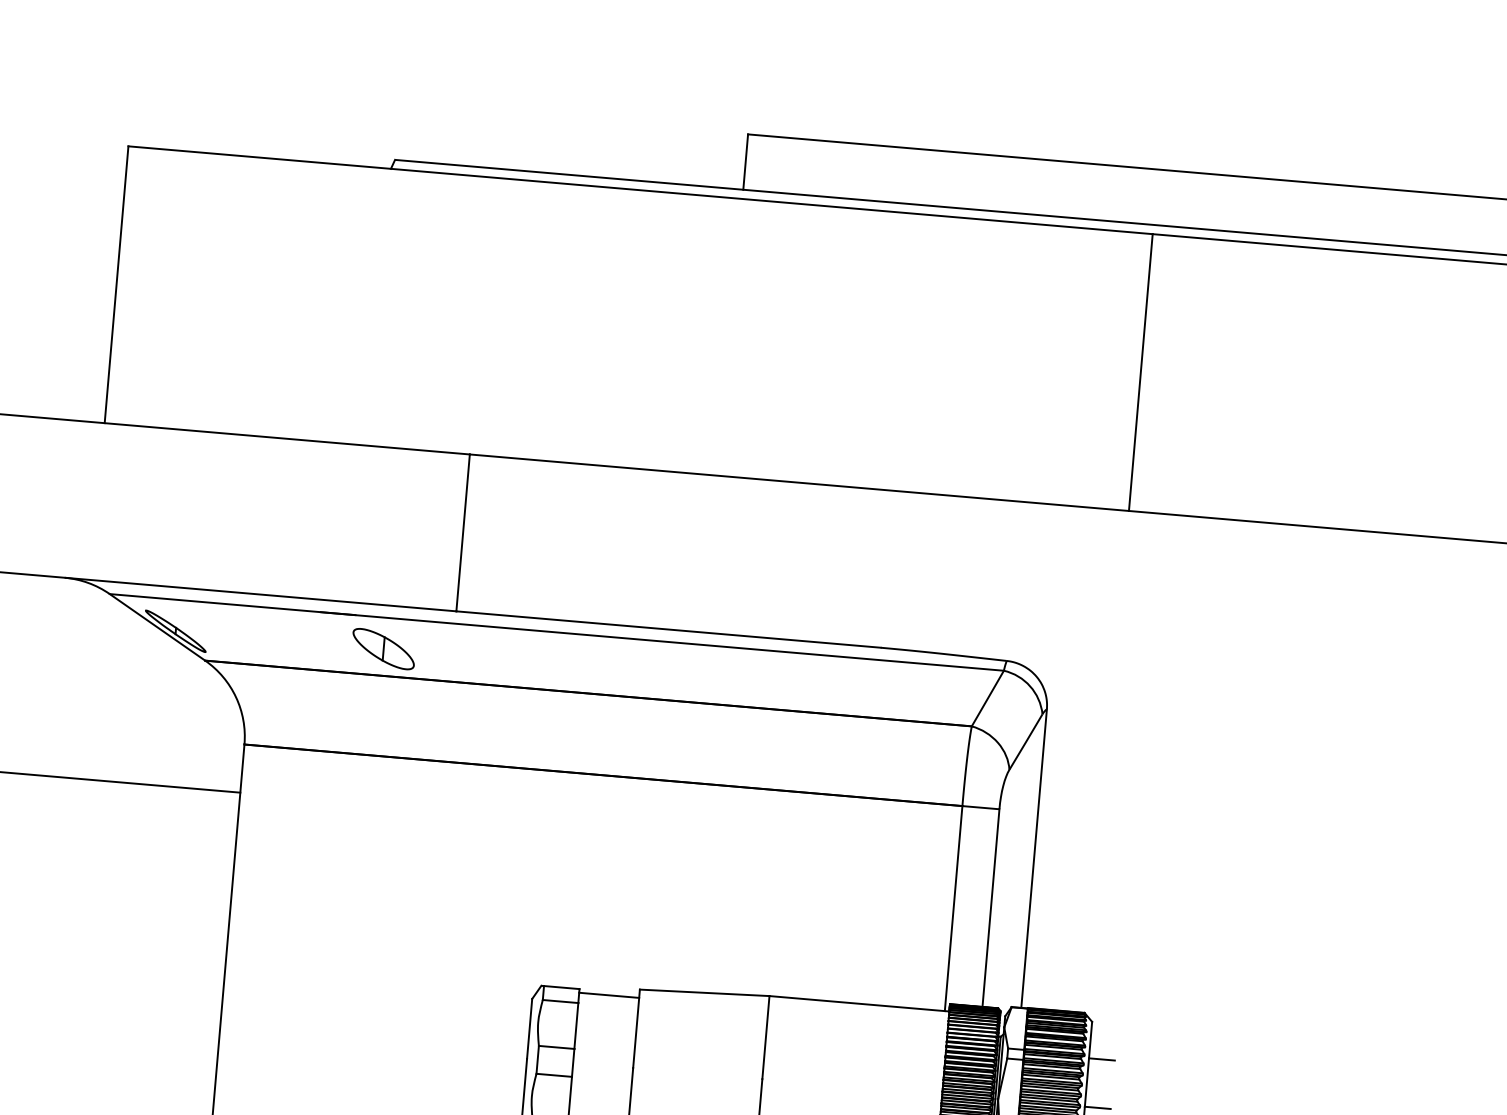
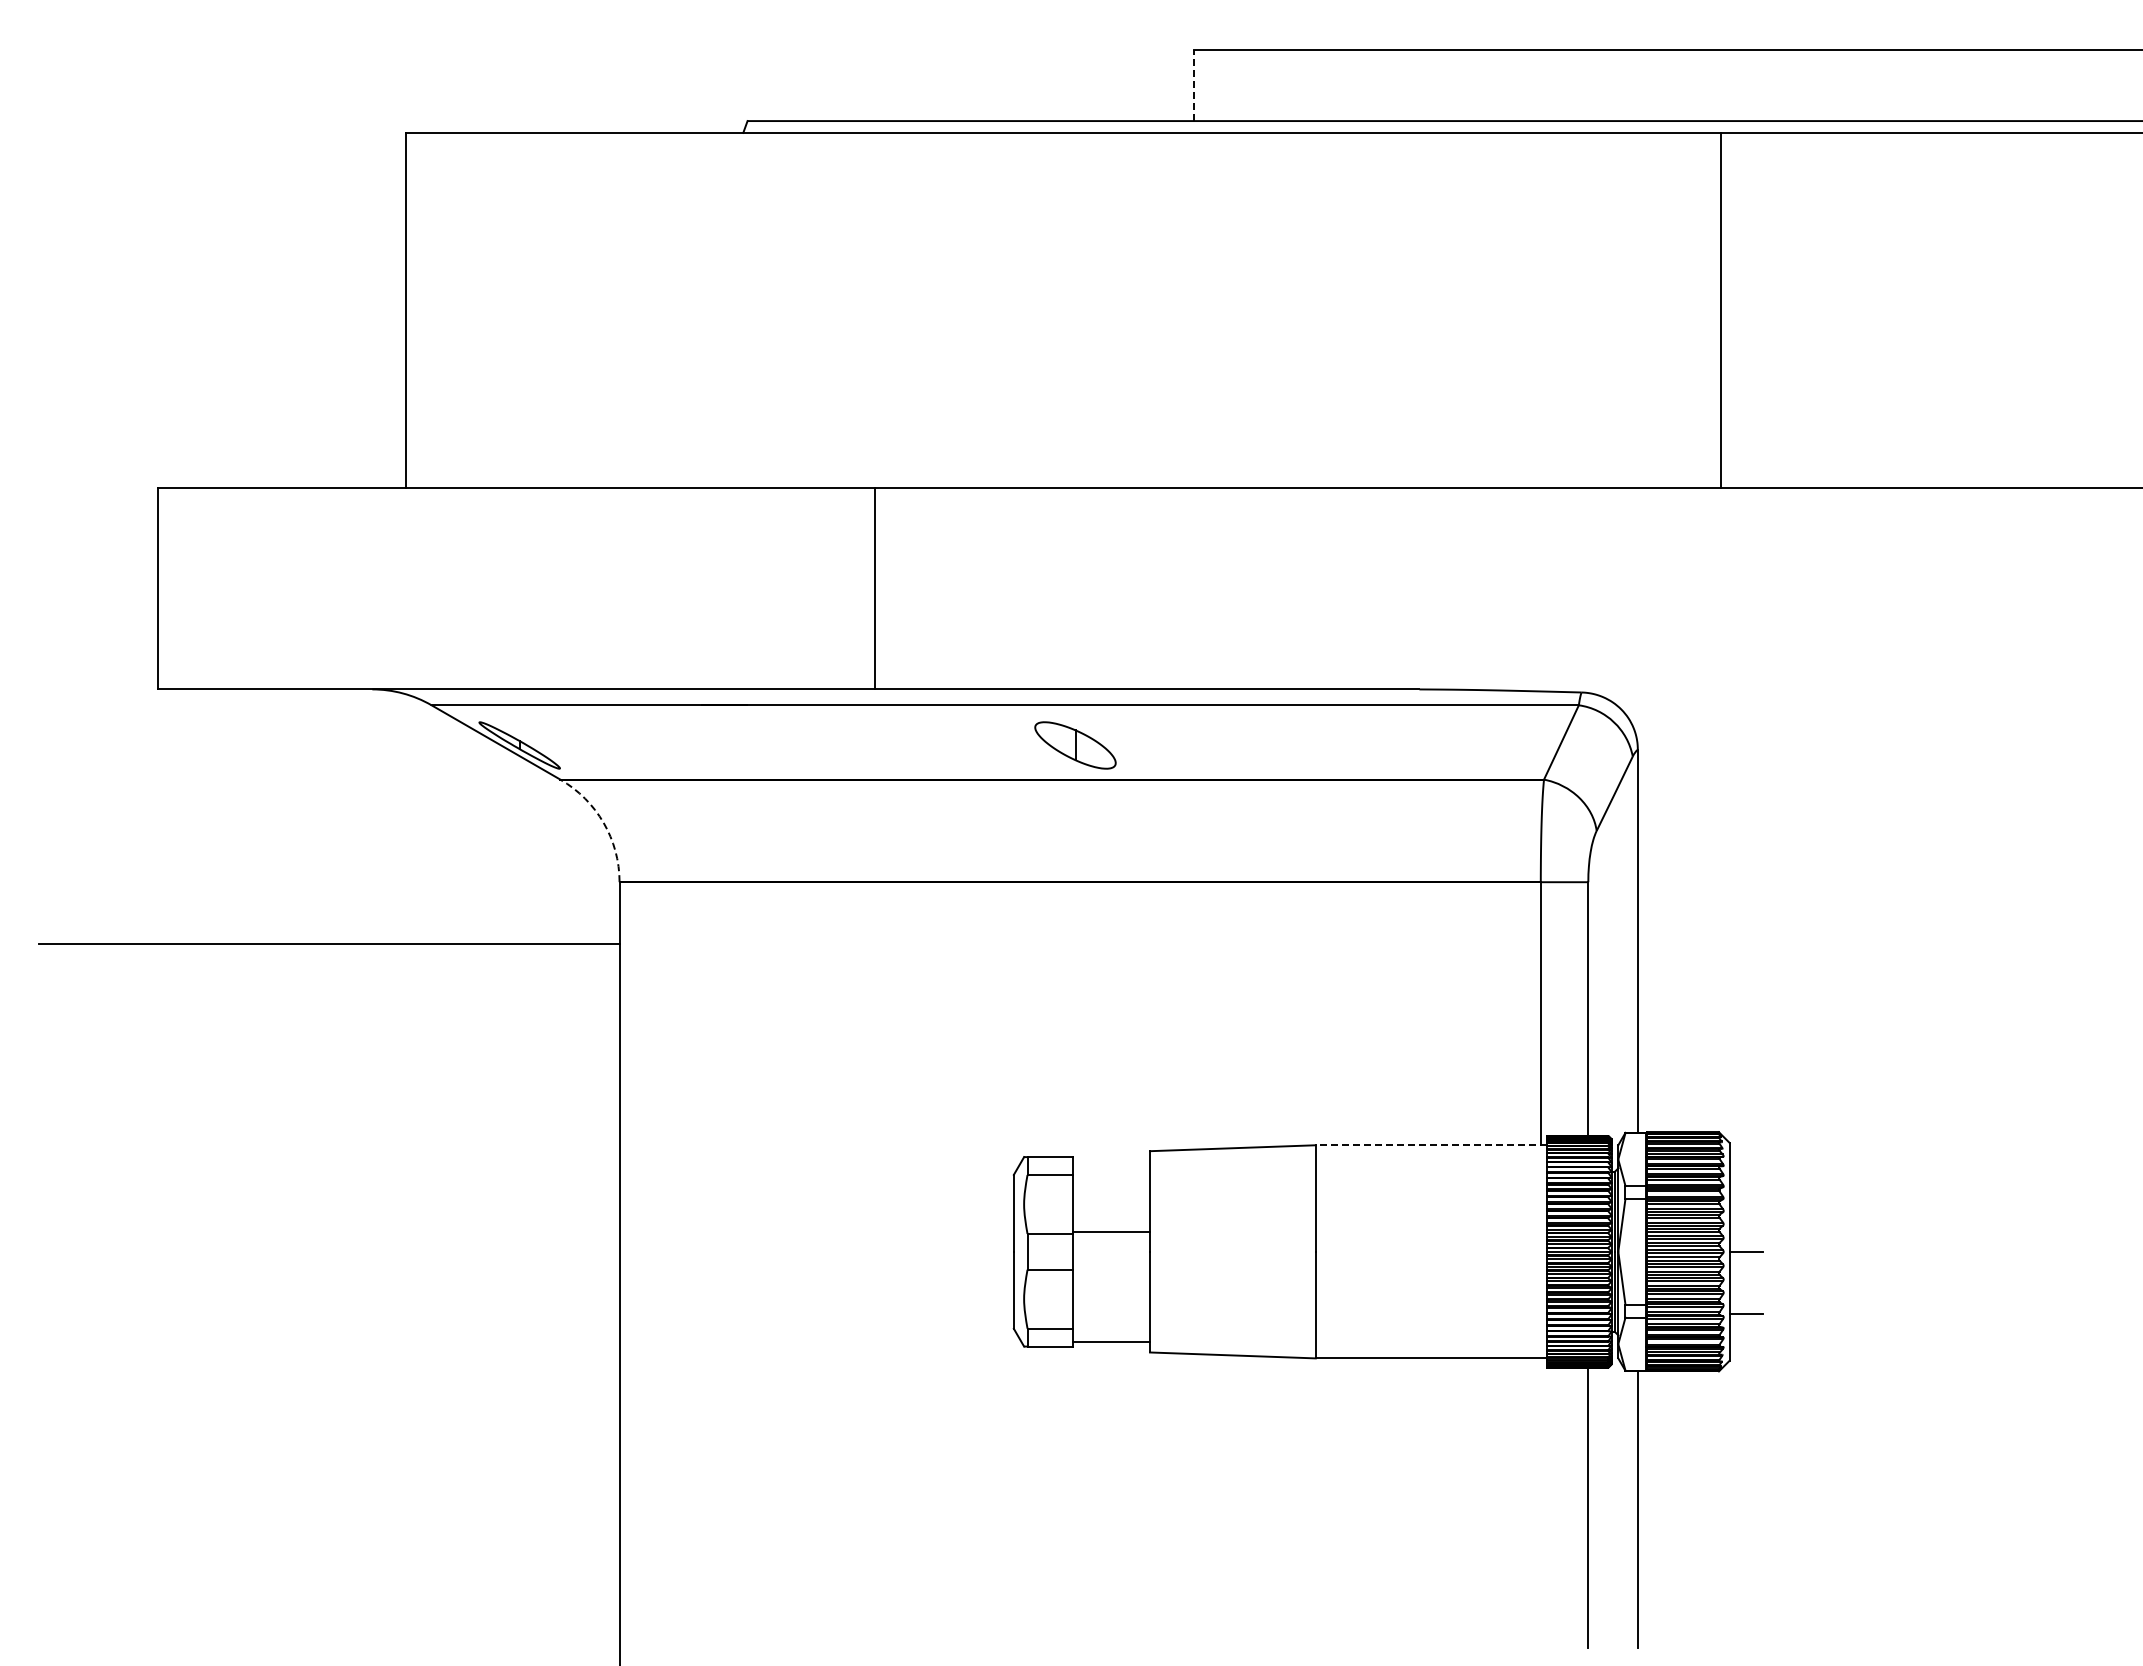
line: (745, 162) -> (1194, 85), solid -> dashed
part: (383, 649) -> (1075, 745), moved
arc: (235, 696) -> (603, 822), solid -> dashed
line: (609, 995) -> (1111, 1231), moved
line: (858, 1003) -> (1430, 1145), solid -> dashed
line: (1101, 1059) -> (1745, 1189), removed

